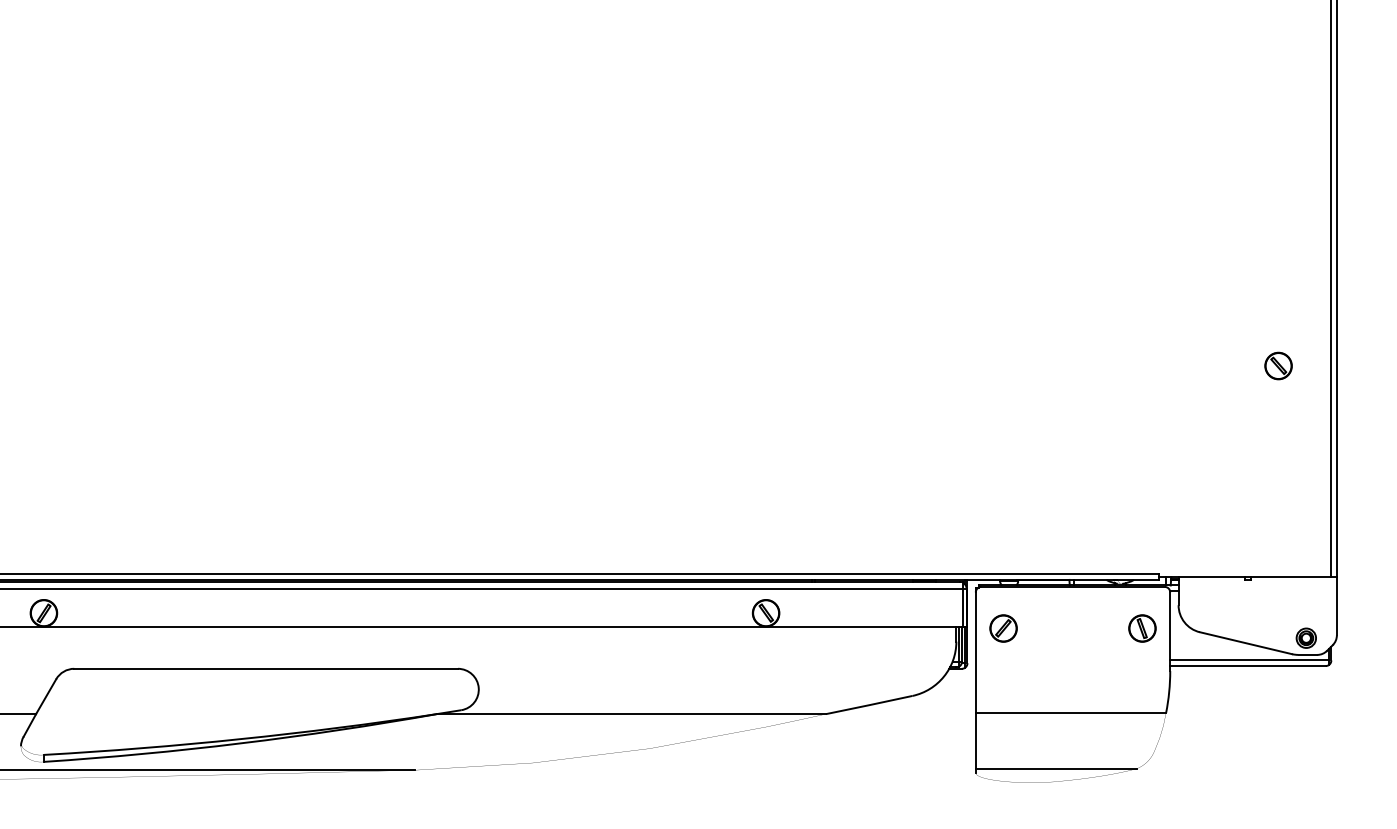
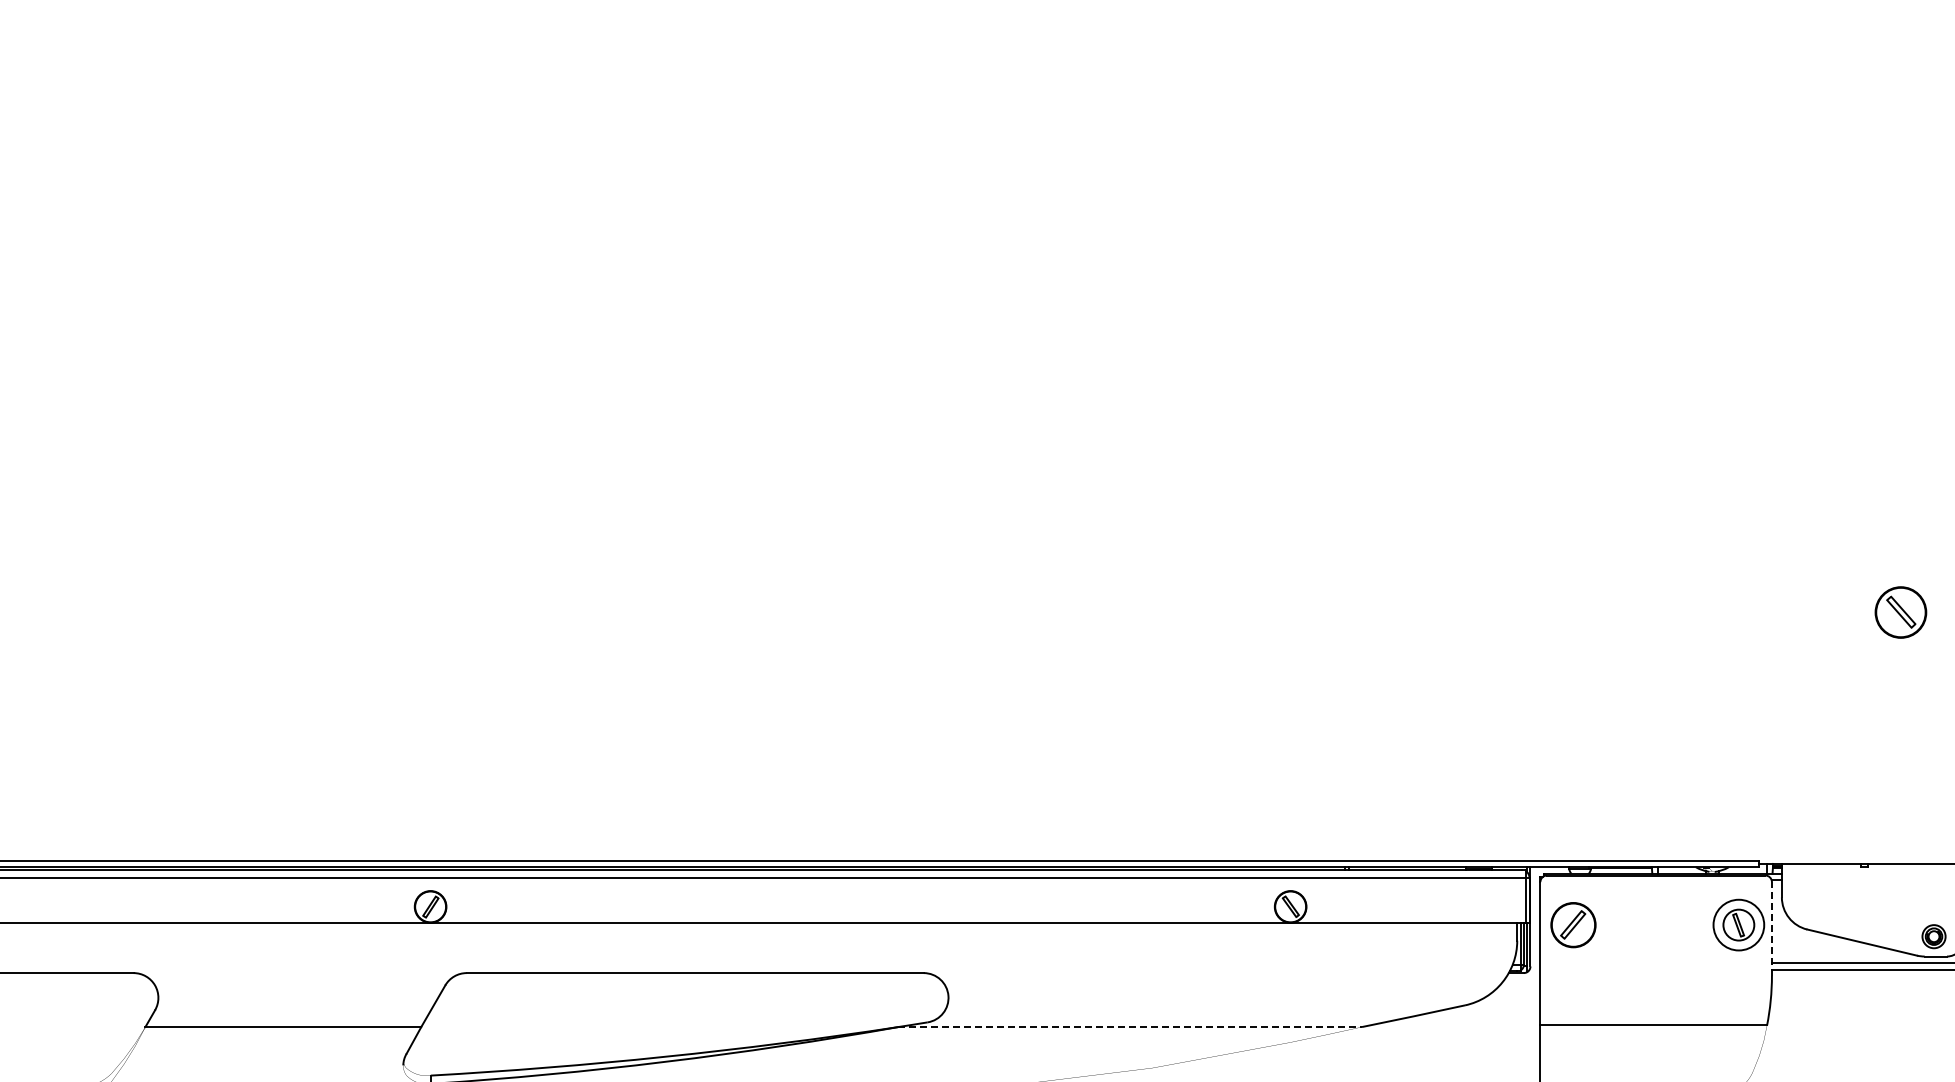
part: (1278, 366) -> (1900, 612), size x1.6
part: (1003, 628) -> (1573, 924), size x1.4
circle: (1142, 628) -> (1738, 924), size x1.6
line: (1169, 631) -> (1771, 928), solid -> dashed
line: (631, 714) -> (1130, 1027), solid -> dashed

